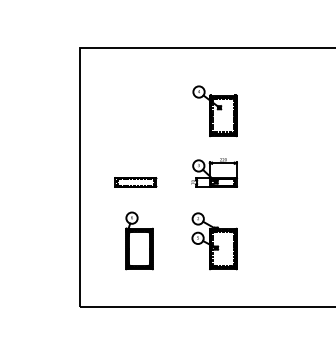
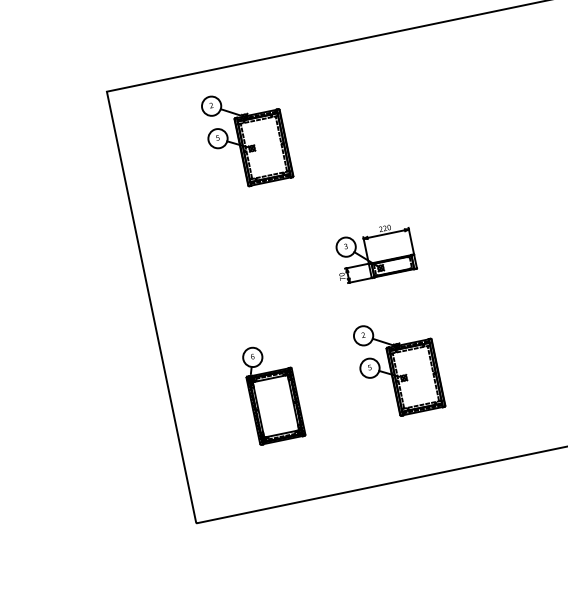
part: (154, 91) -> (246, 138), added
part: (214, 111) -> (353, 150), removed
part: (135, 182) -> (246, 296), removed

